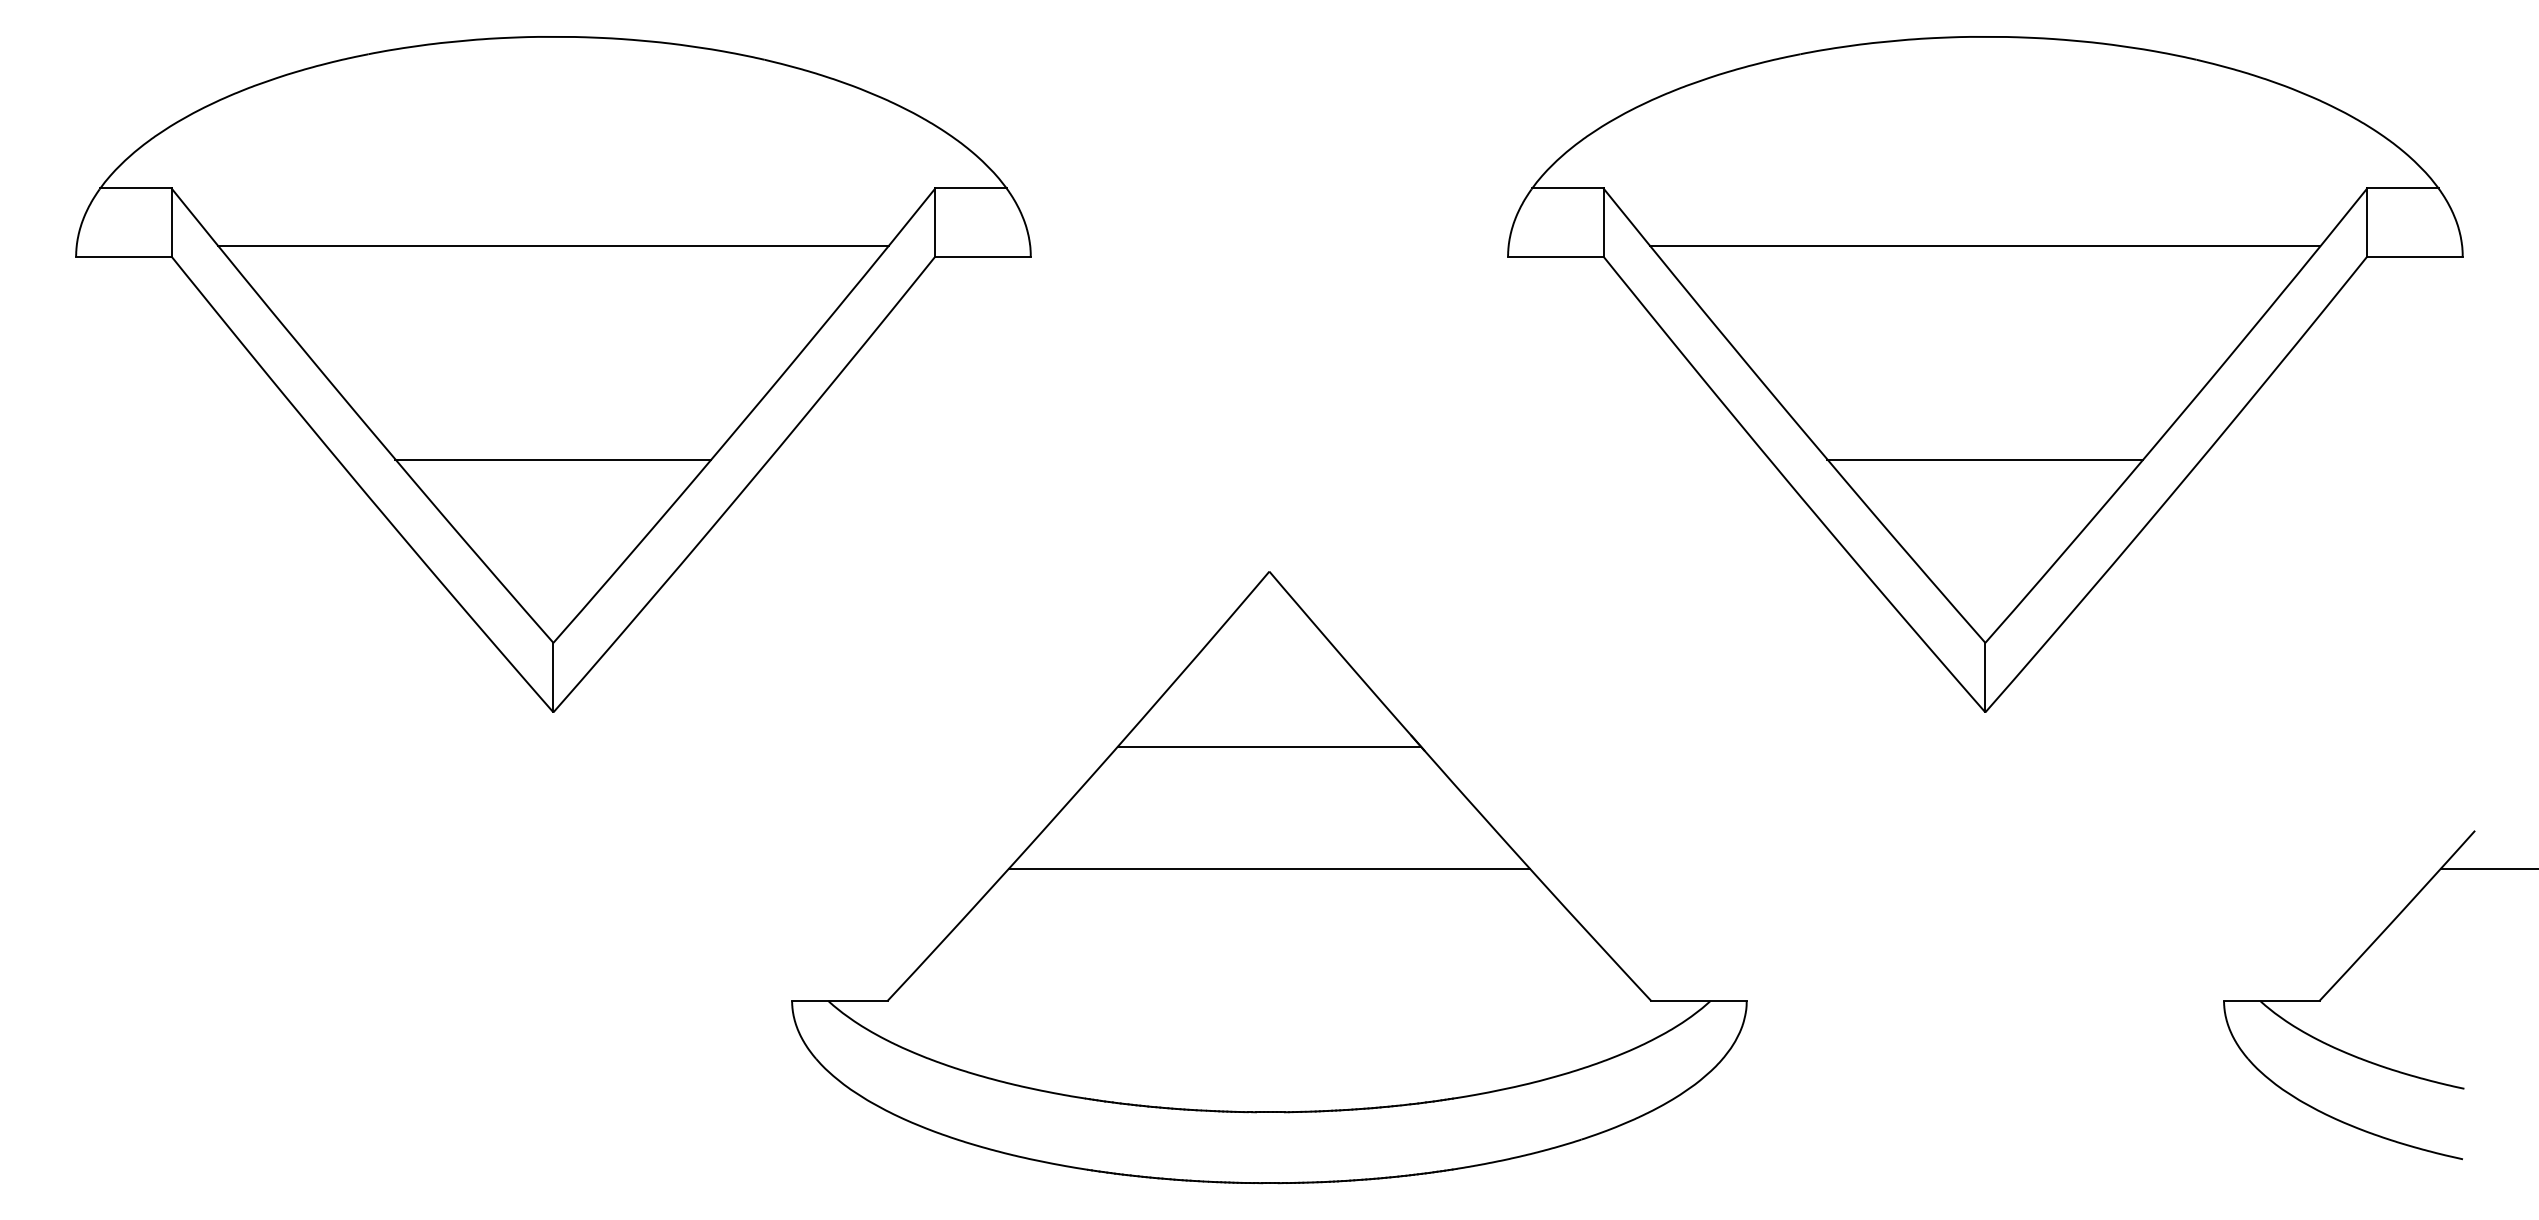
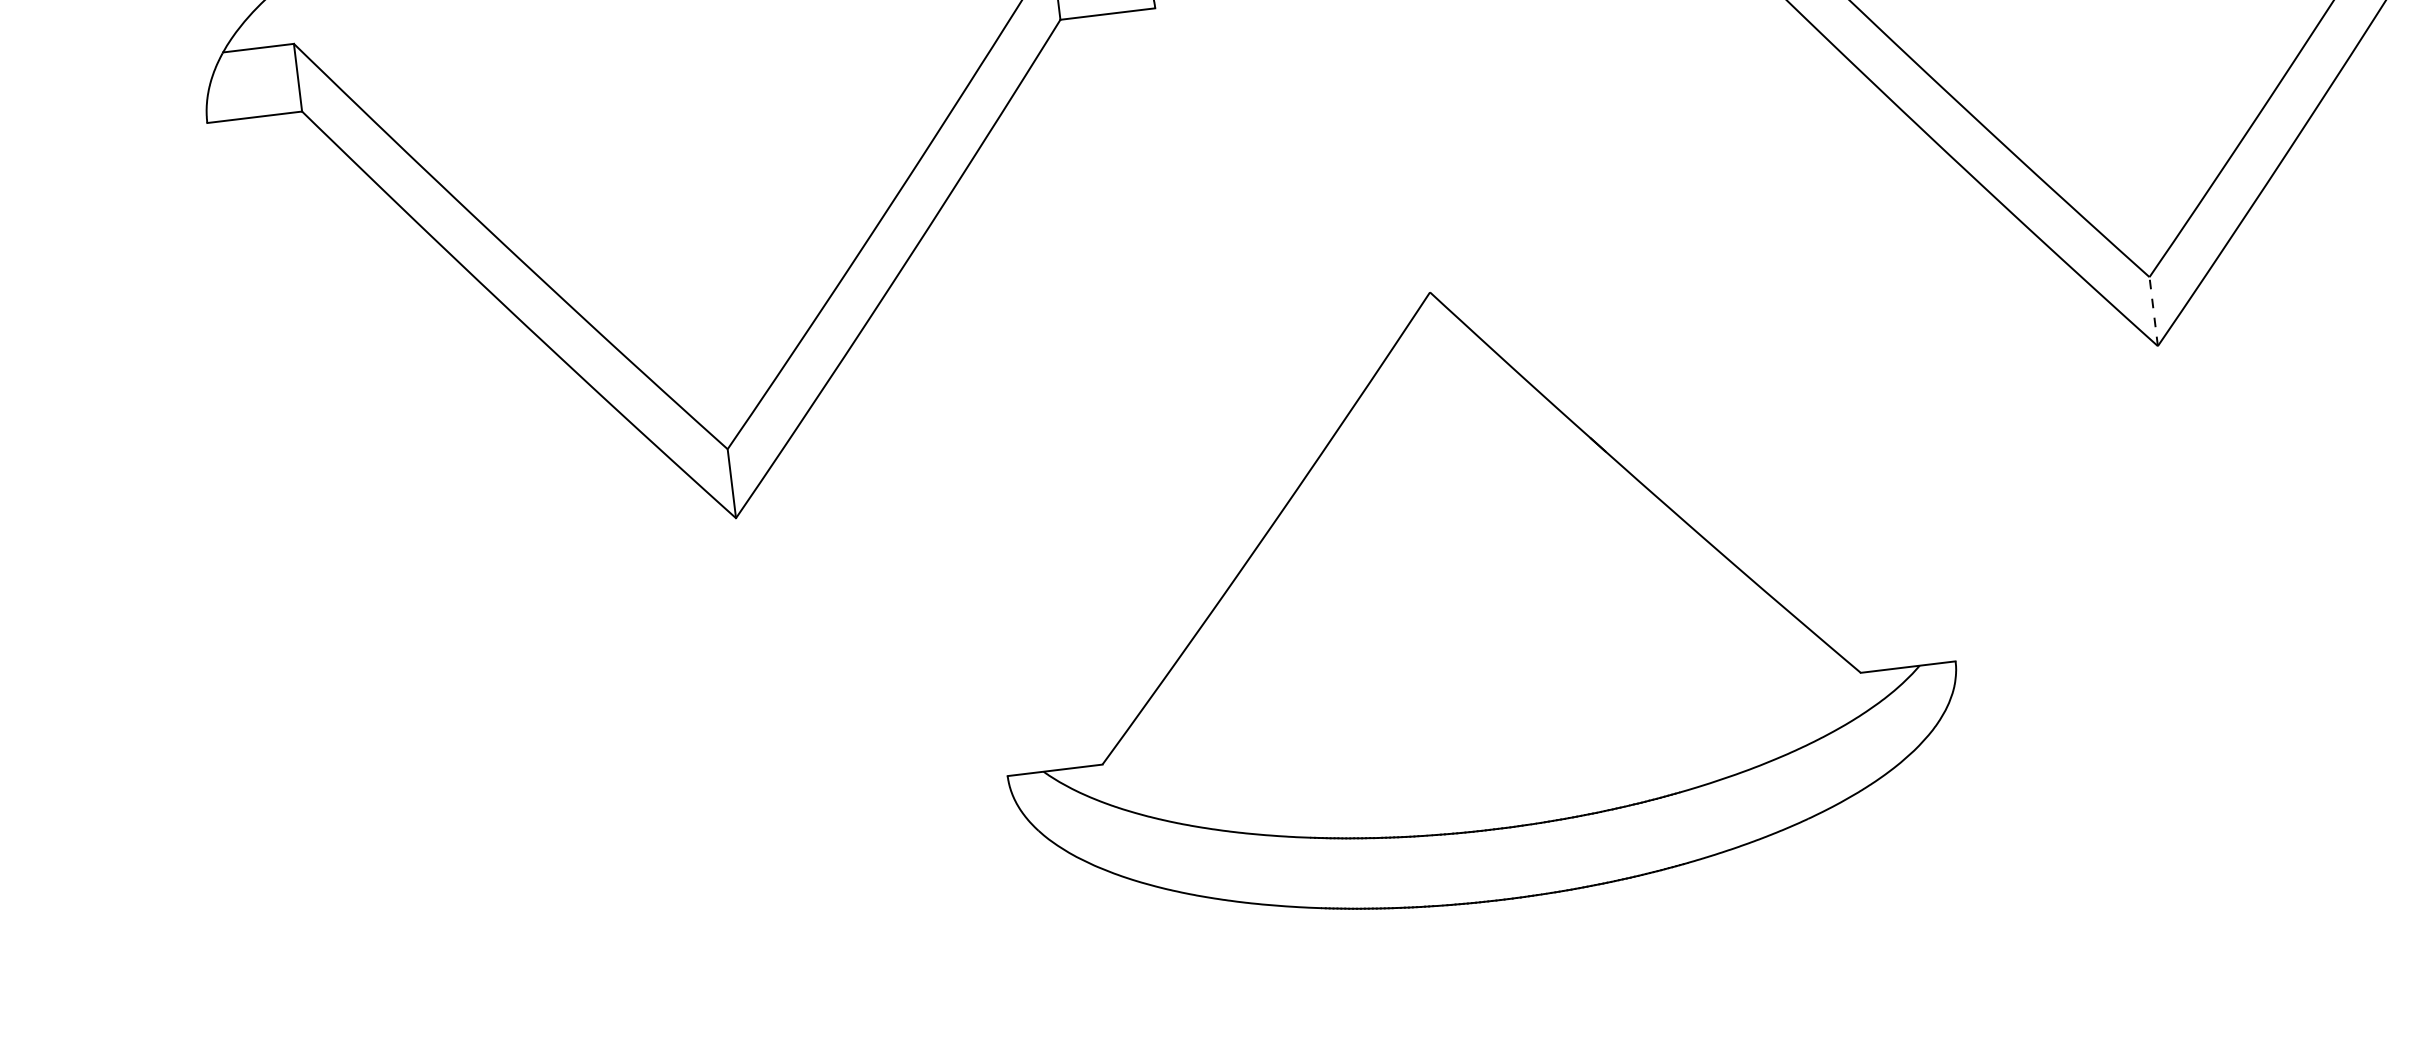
line: (553, 246) -> (680, 55), removed
line: (553, 459) -> (705, 267), removed
line: (1985, 459) -> (2127, 95), removed
line: (1985, 677) -> (2153, 311), solid -> dashed
line: (1269, 746) -> (1451, 466), removed
line: (1269, 869) -> (1465, 588), removed

